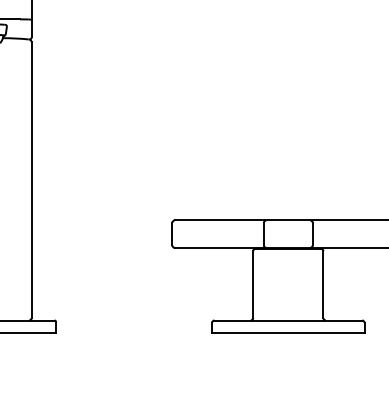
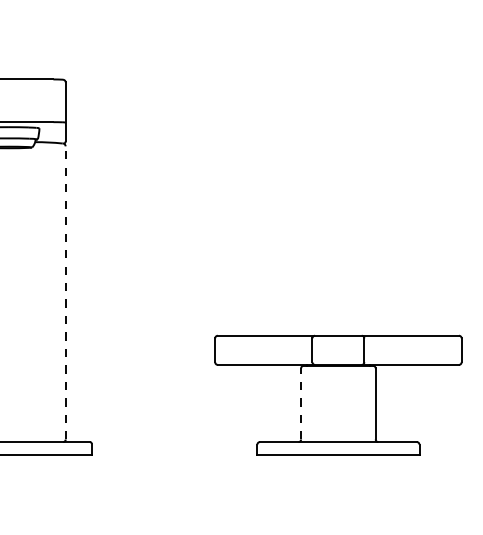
line: (31, 179) -> (65, 292), solid -> dashed
line: (253, 284) -> (301, 403), solid -> dashed

